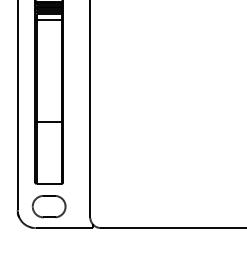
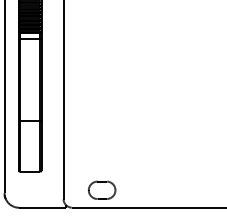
part: (48, 205) -> (101, 189), moved

